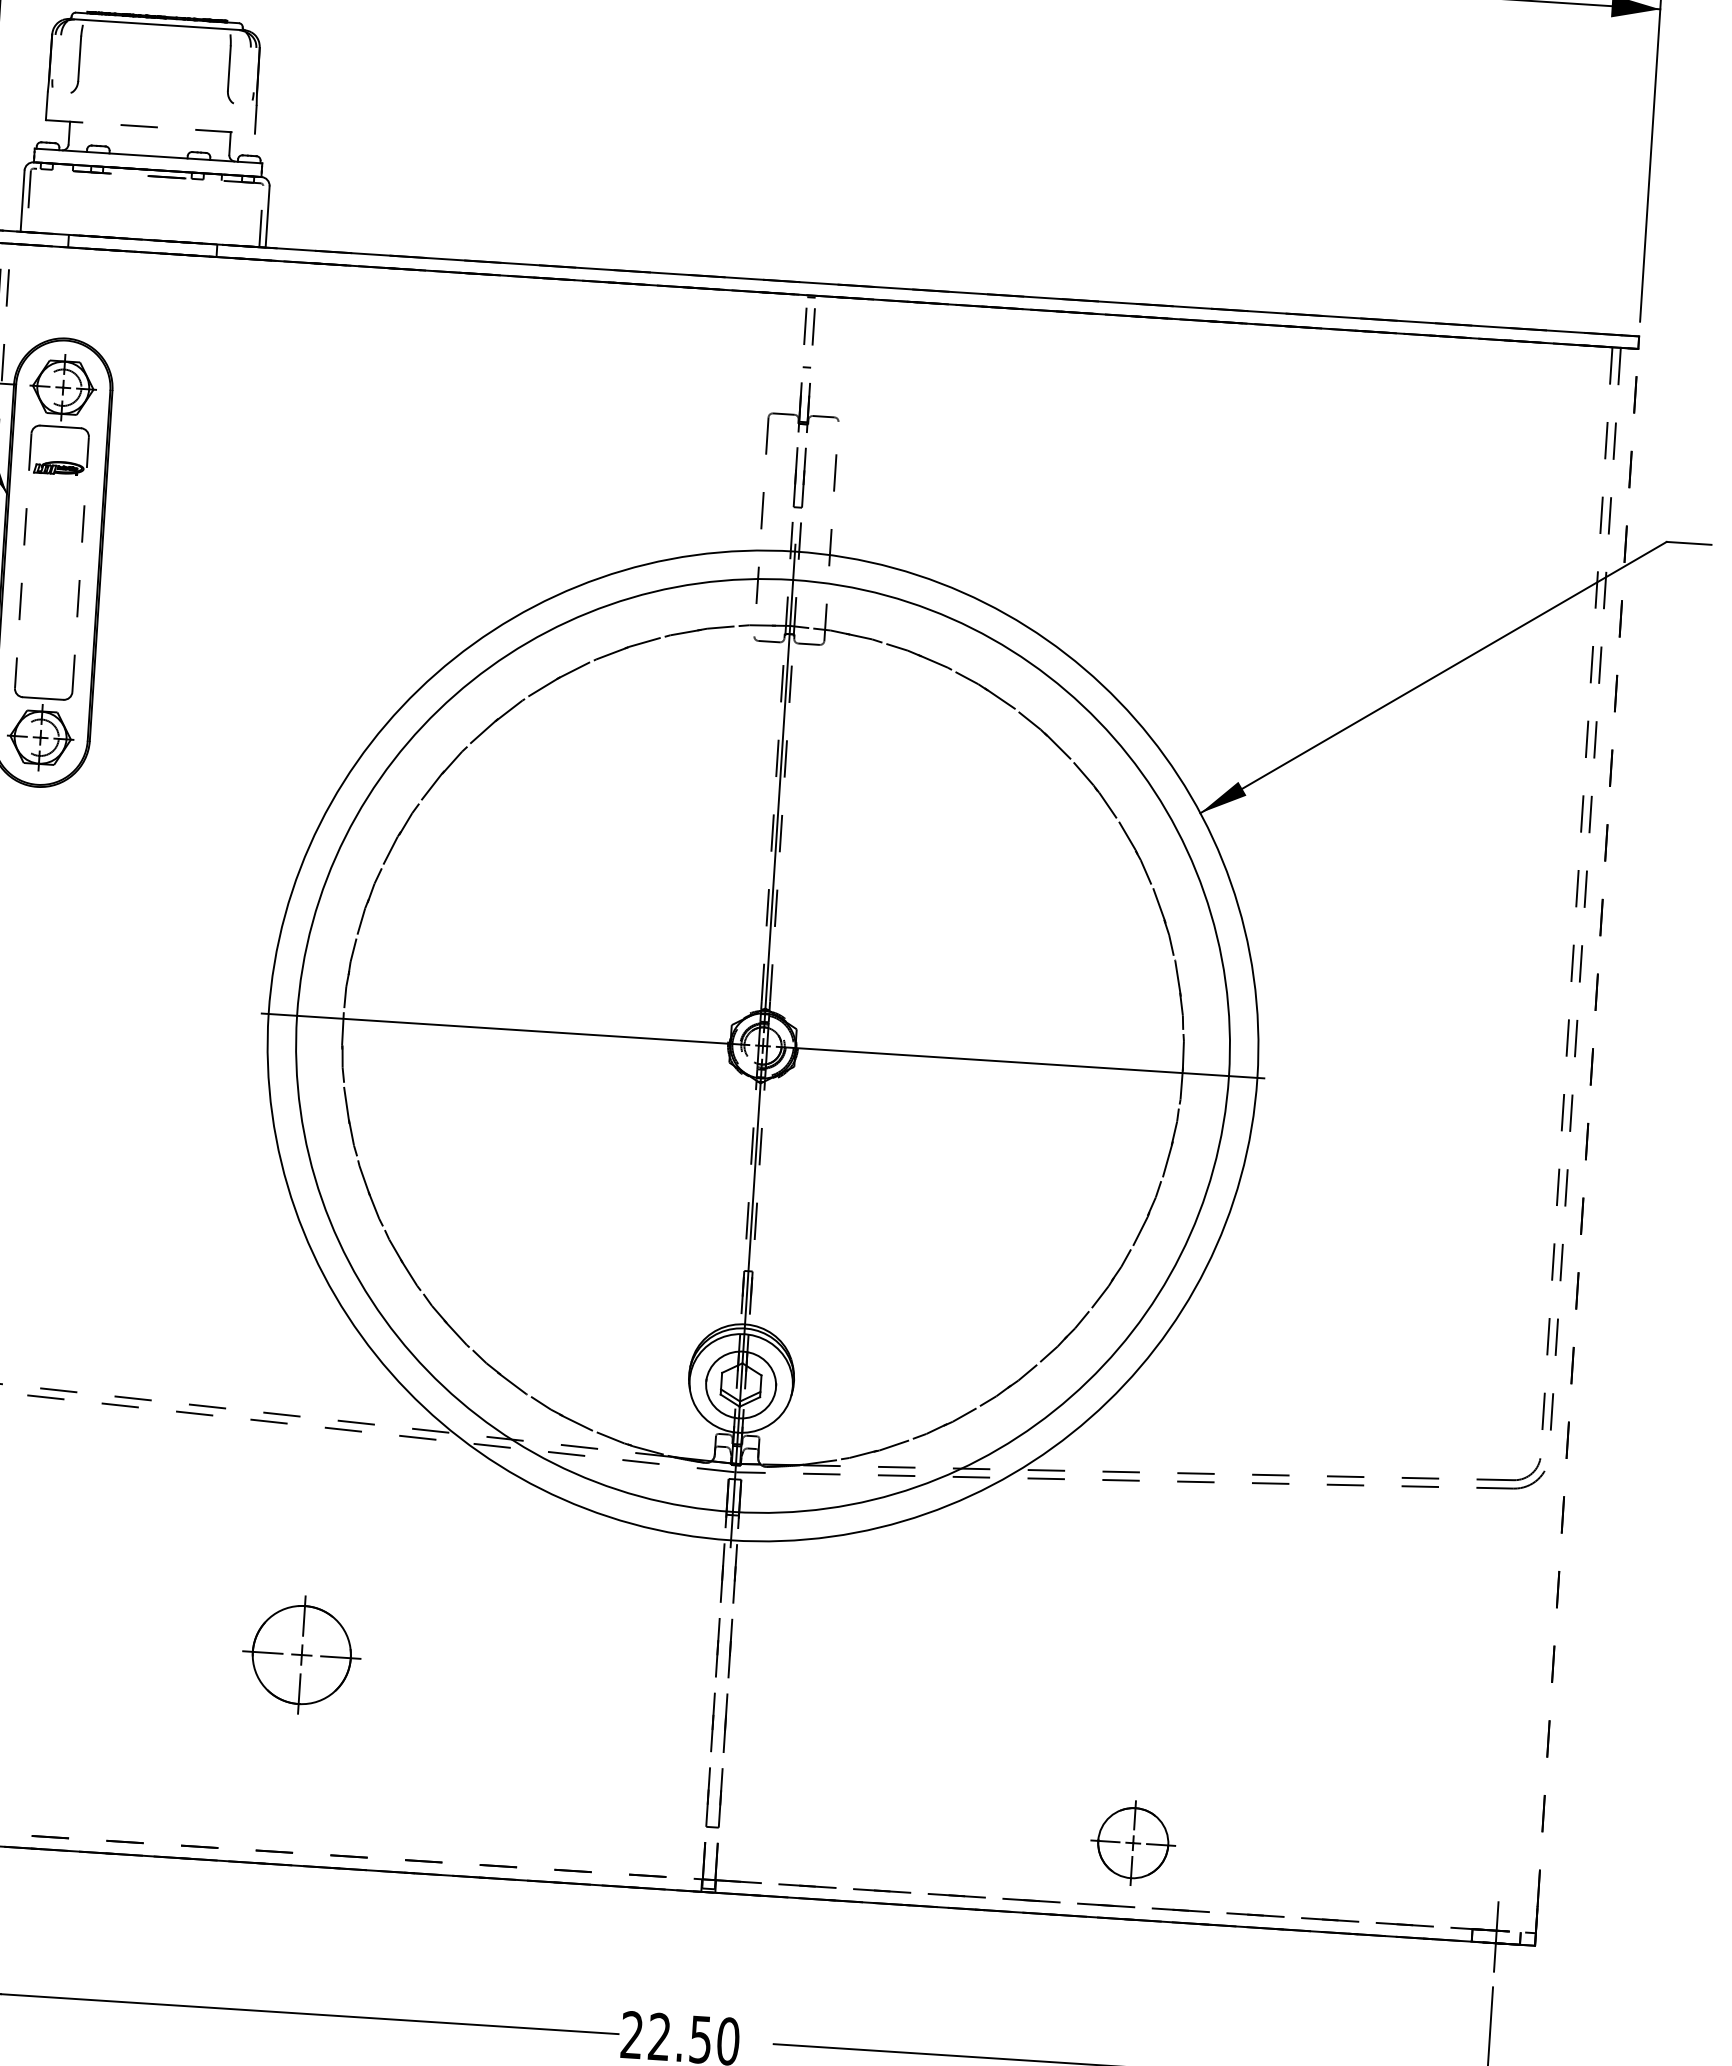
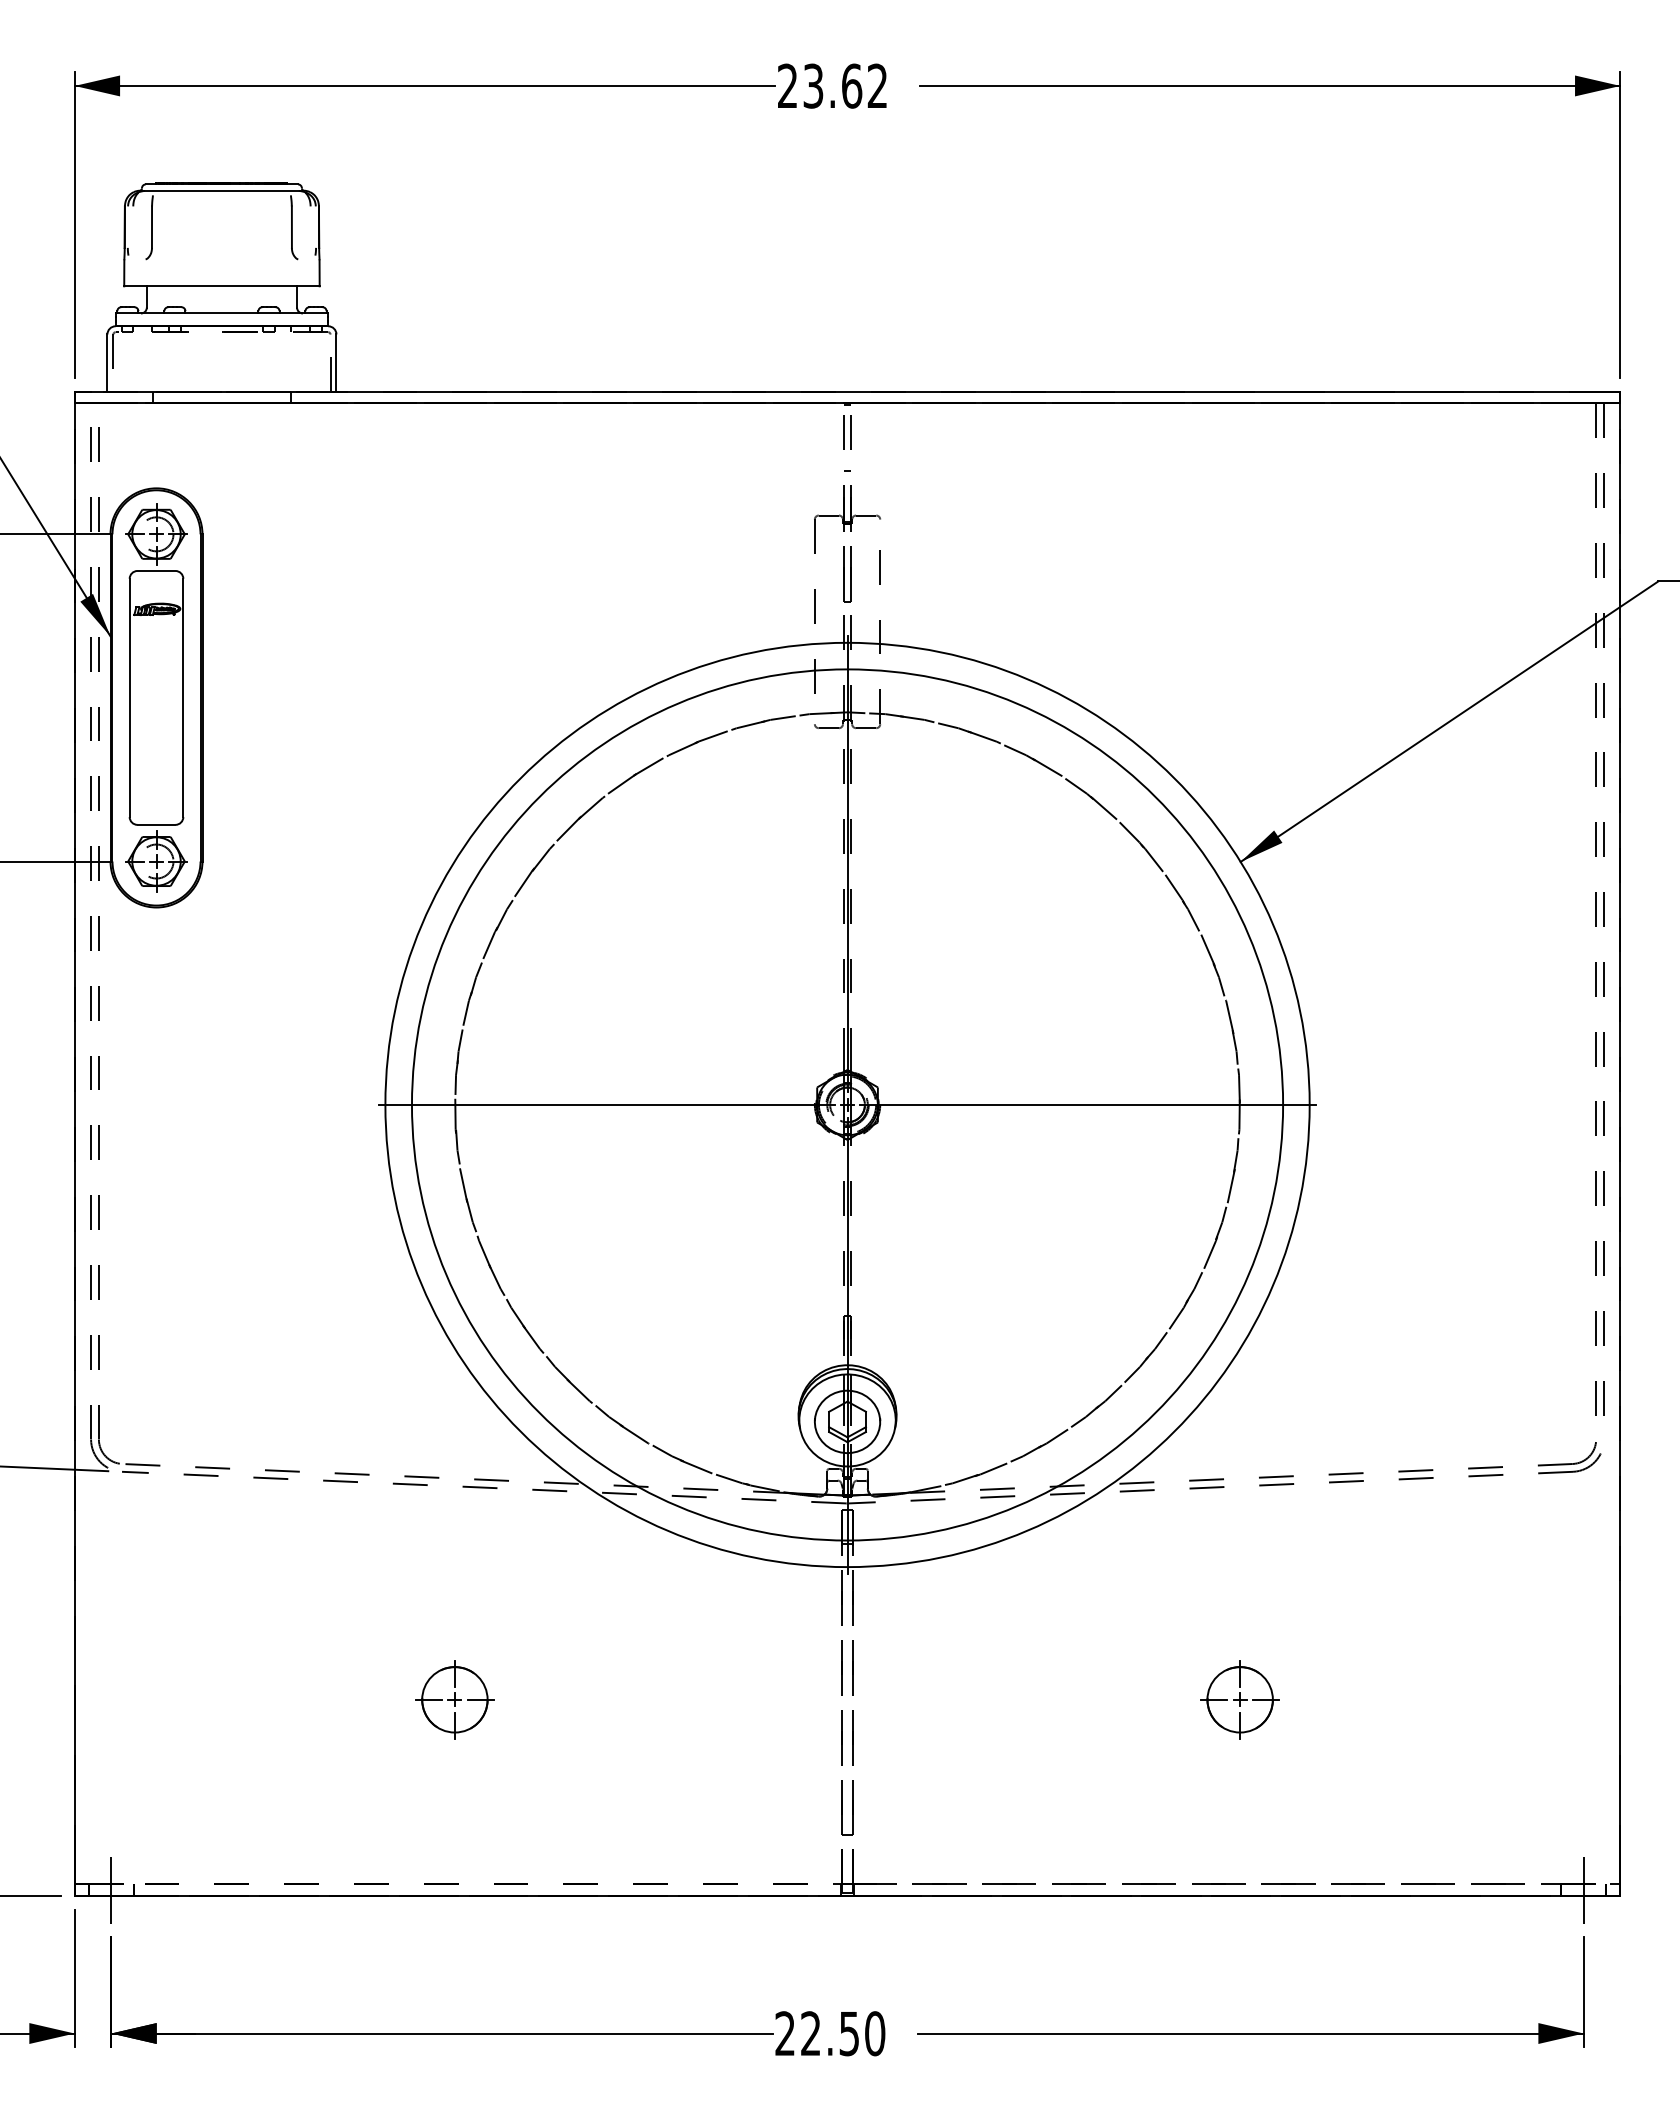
line: (149, 127) -> (221, 286), dashed -> solid
line: (23, 561) -> (129, 698), dashed -> solid
line: (80, 564) -> (183, 697), dashed -> solid
line: (1588, 1127) -> (1620, 1131), dashed -> solid
part: (301, 1654) -> (454, 1699), size x0.71
part: (1132, 1842) -> (1239, 1699), moved

